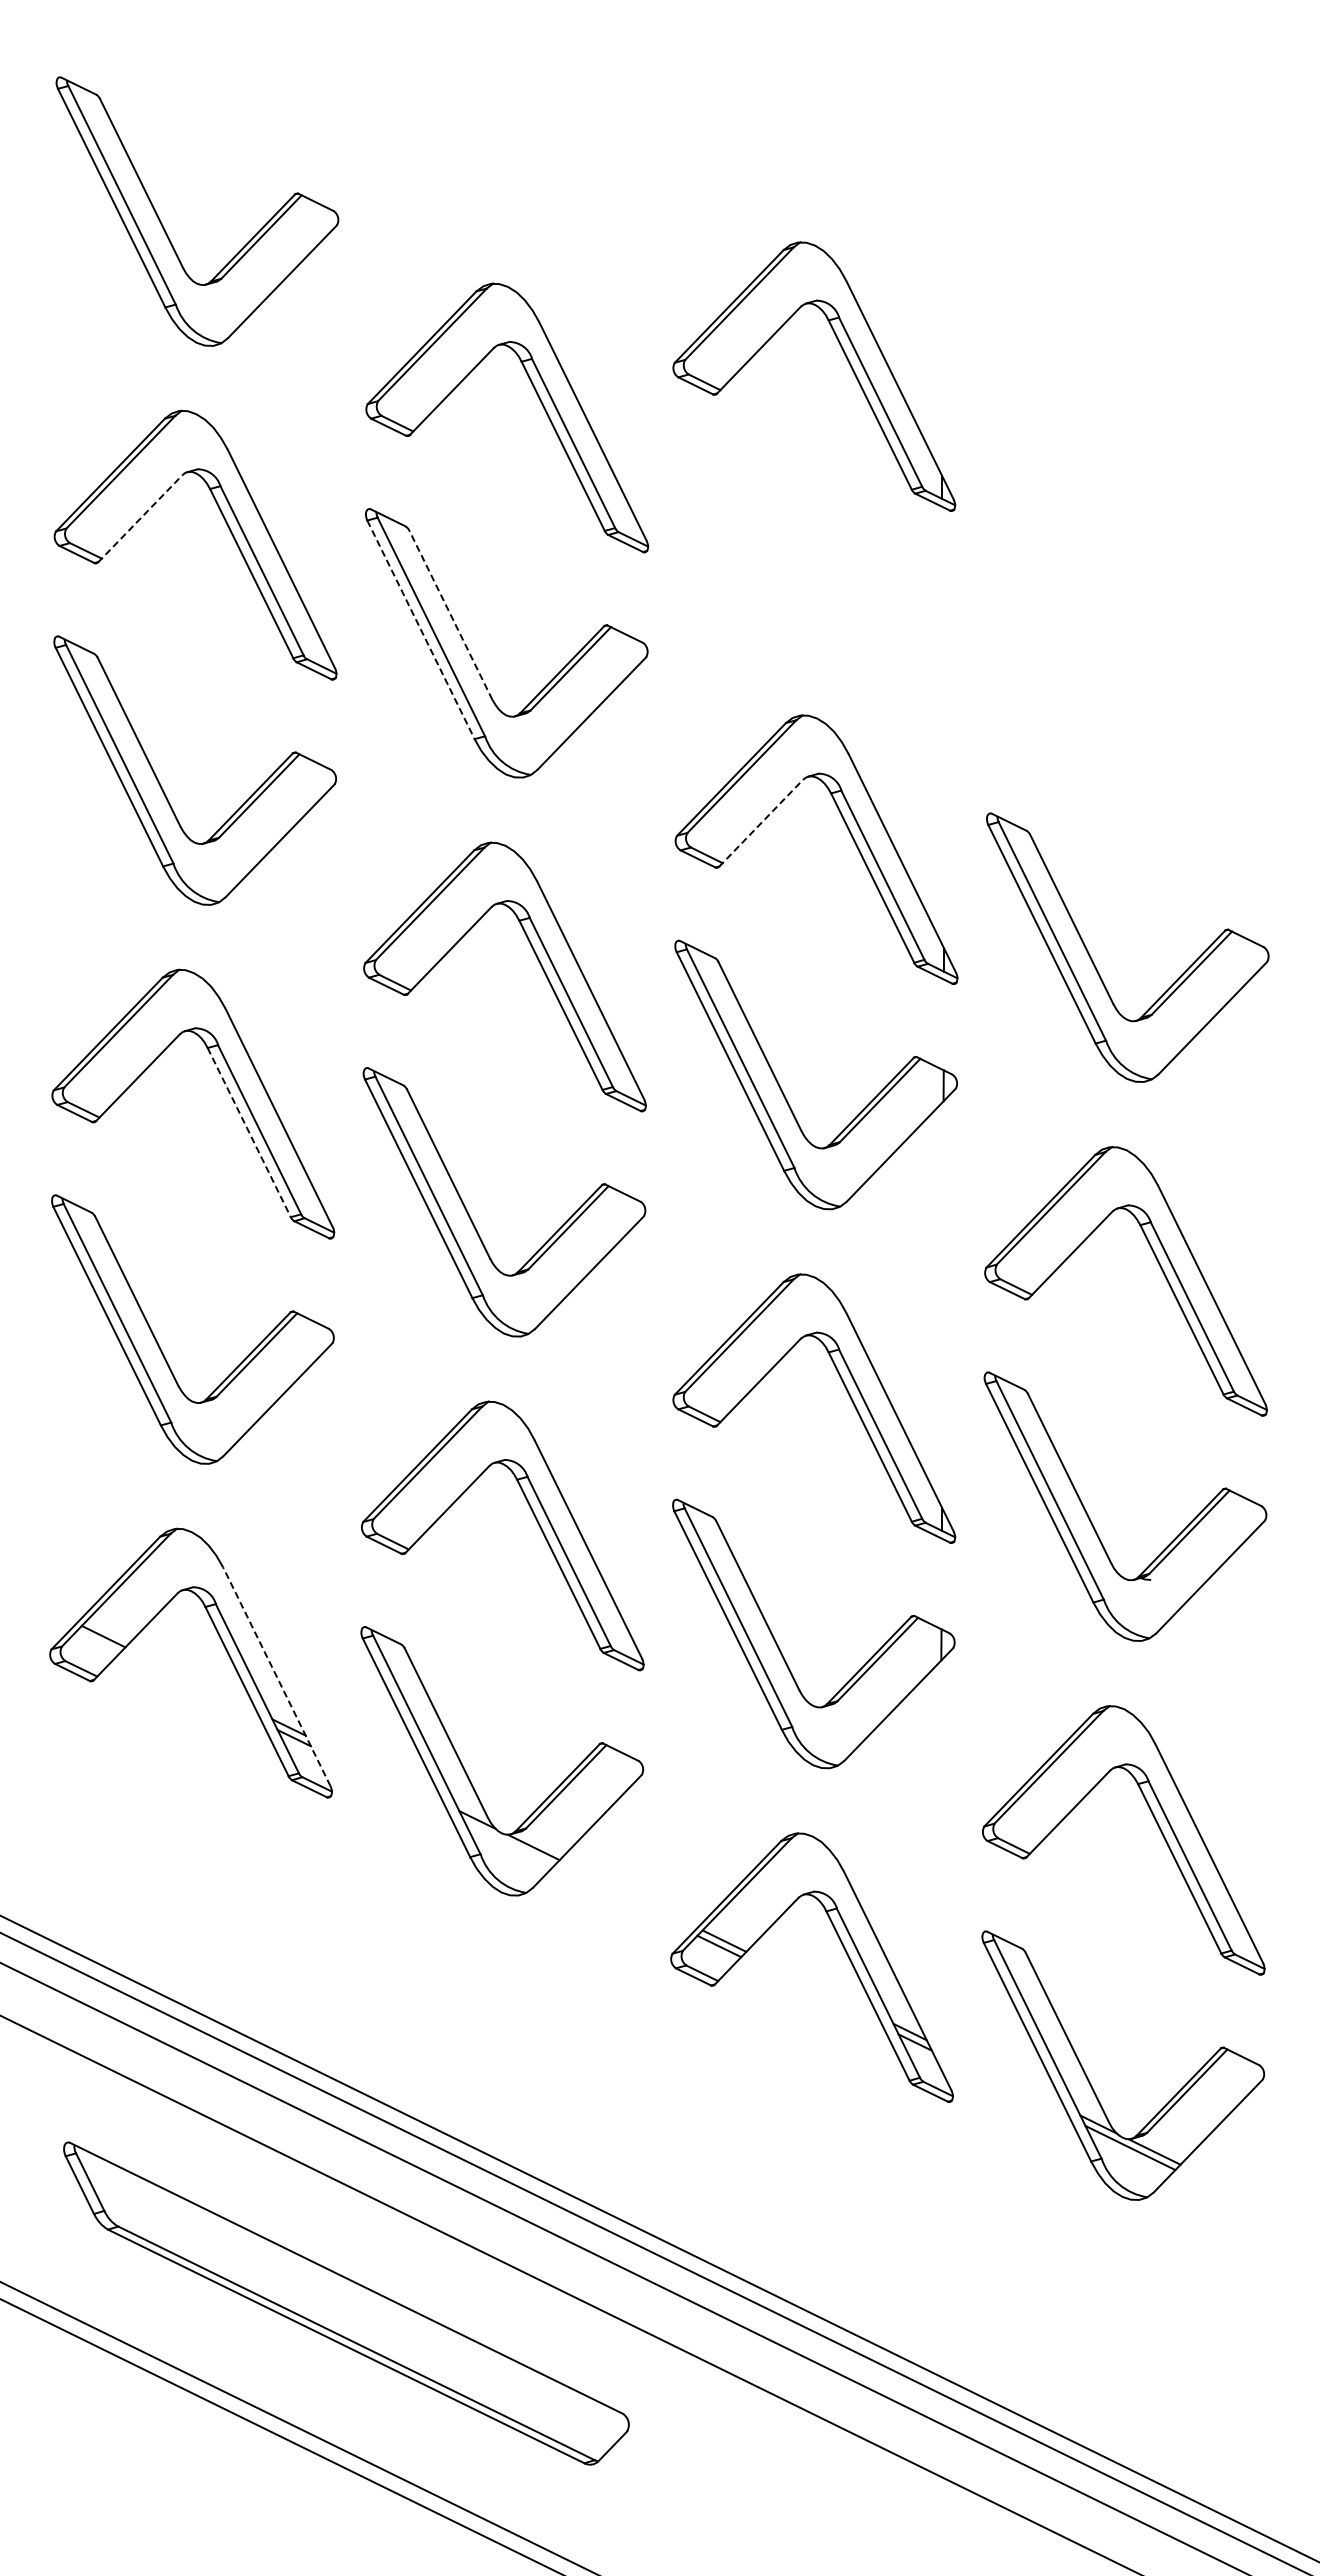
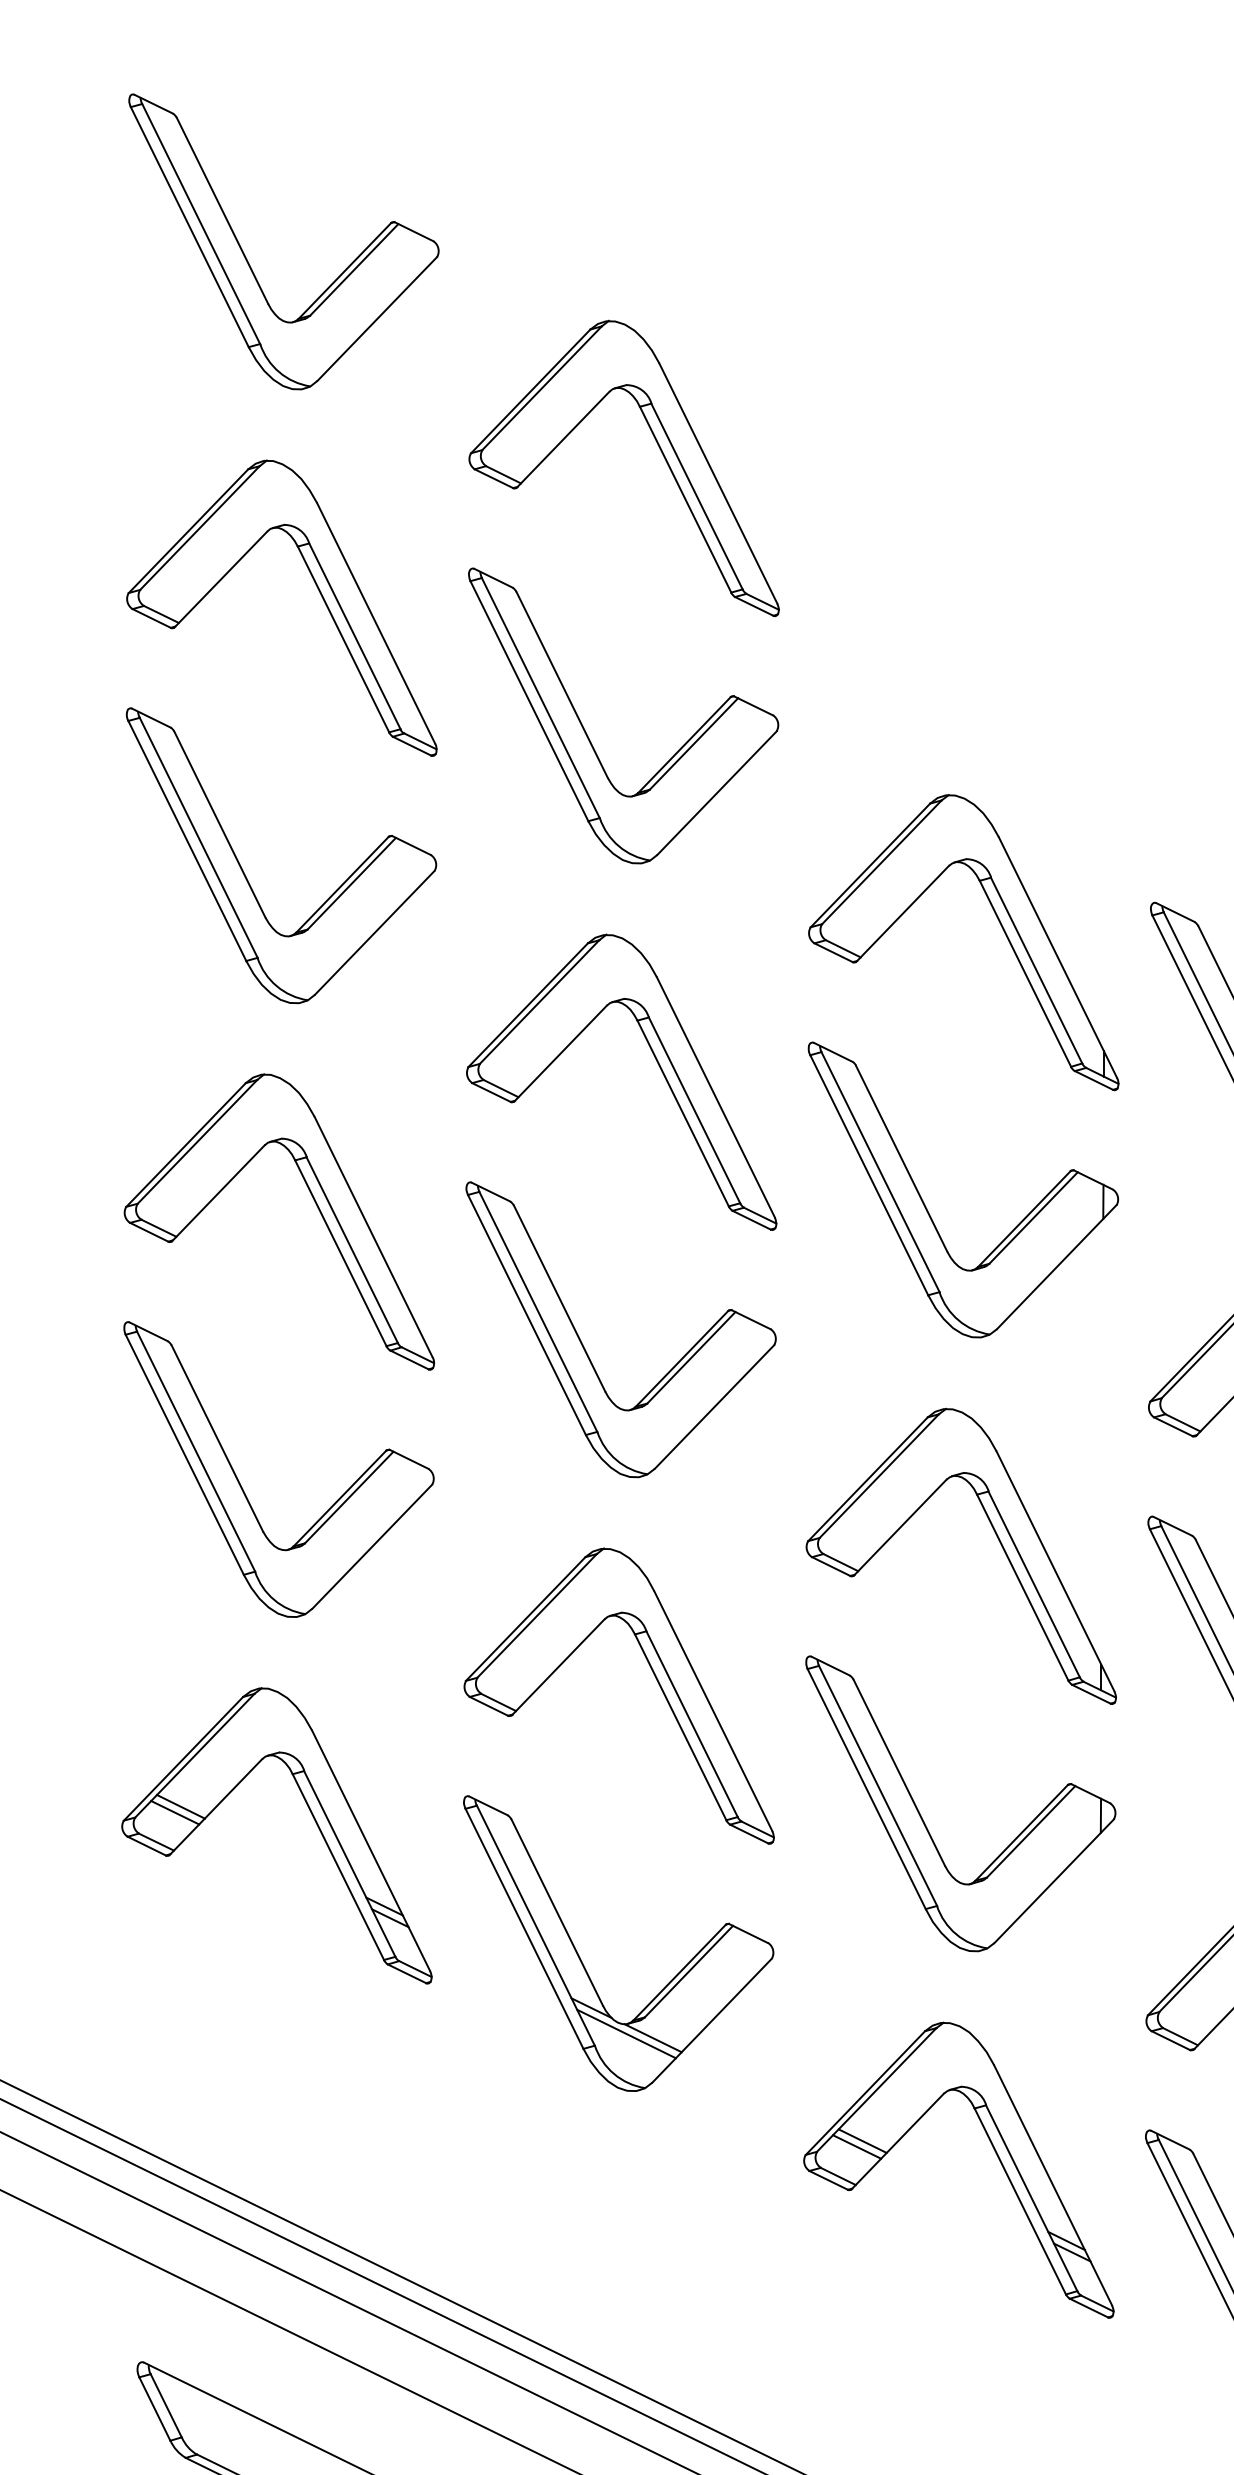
part: (846, 359) -> (996, 404), removed
line: (140, 519) -> (221, 580), dashed -> solid
line: (450, 614) -> (561, 684), dashed -> solid
line: (420, 629) -> (528, 700), dashed -> solid
line: (760, 823) -> (902, 913), dashed -> solid
line: (249, 1133) -> (341, 1254), dashed -> solid
line: (98, 1641) -> (175, 1812), added
line: (276, 1676) -> (370, 1850), dashed -> solid
line: (509, 1843) -> (626, 2033), added

